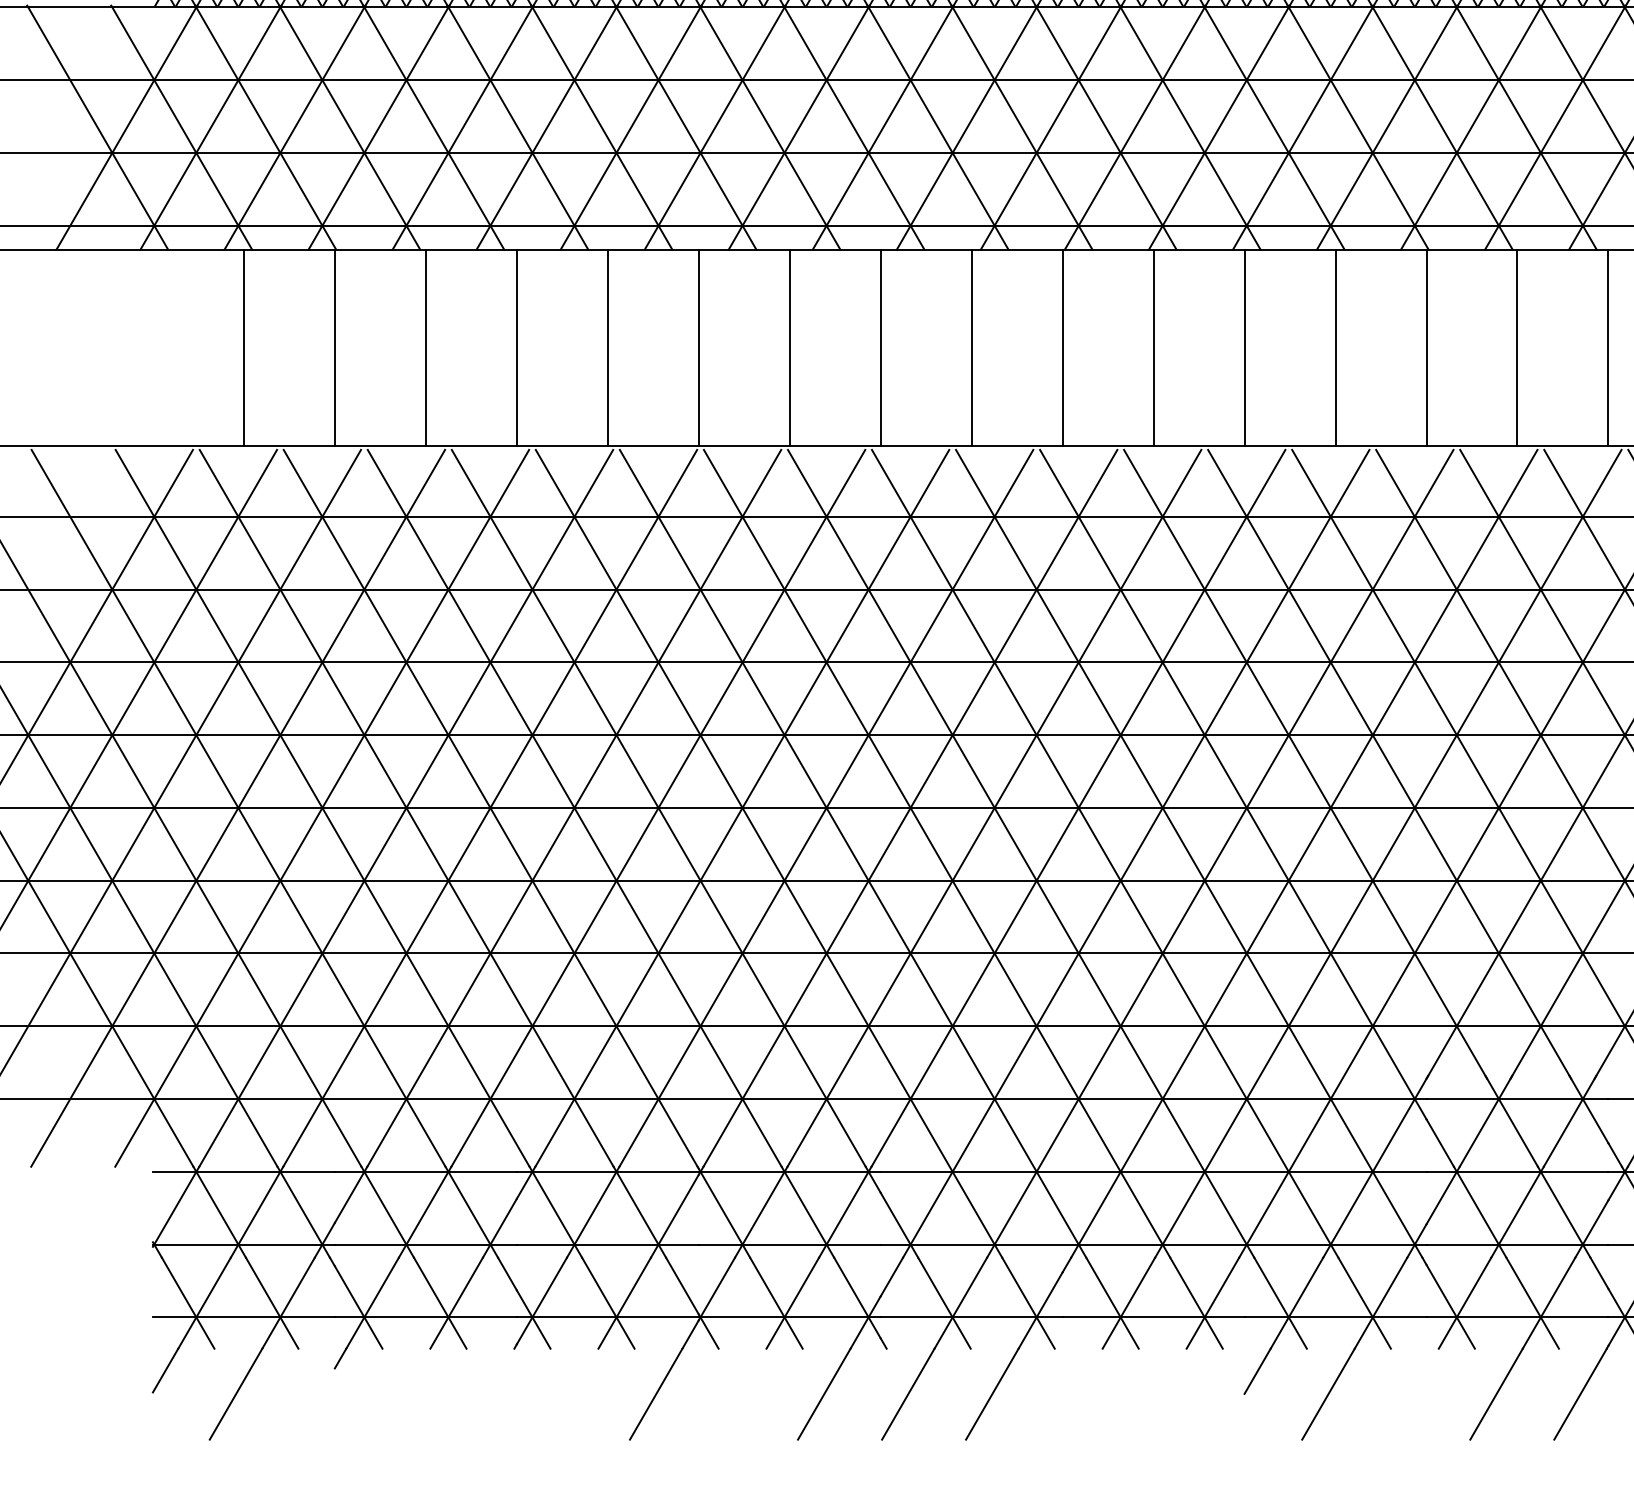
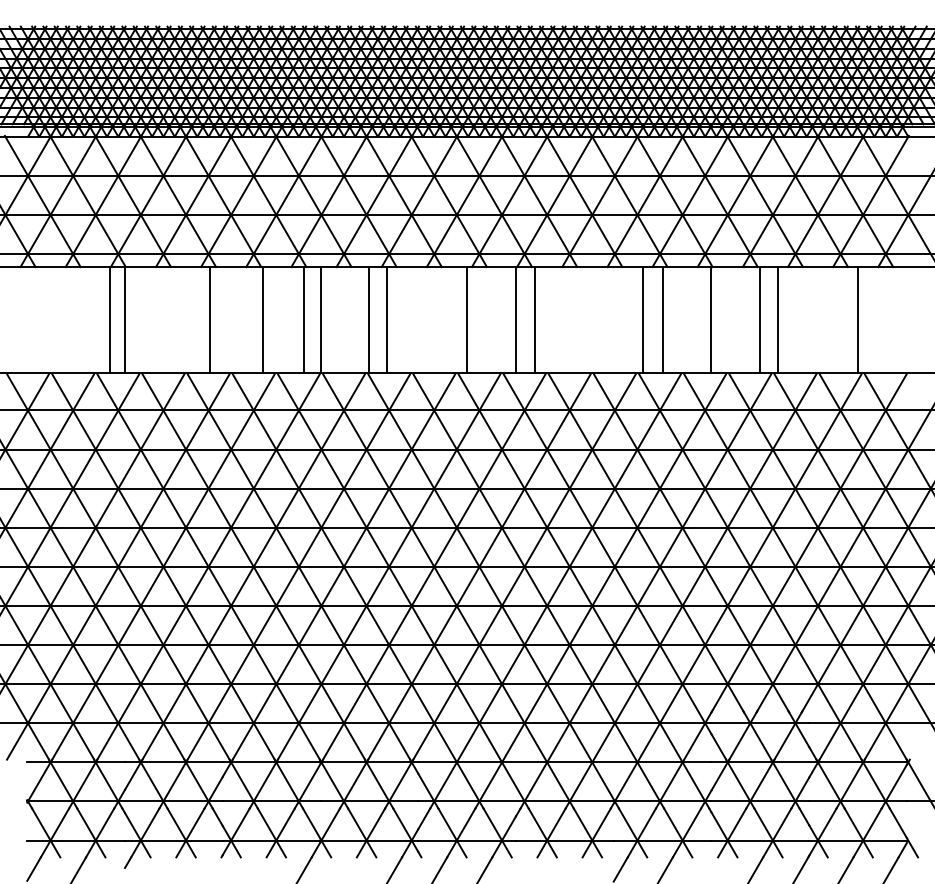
line: (244, 347) -> (110, 319), moved
line: (425, 347) -> (209, 319), moved
line: (516, 347) -> (262, 319), moved
line: (607, 347) -> (303, 319), moved
line: (881, 347) -> (387, 319), moved
line: (1152, 347) -> (534, 319), moved
line: (1244, 347) -> (642, 319), moved
line: (1609, 347) -> (778, 319), moved

